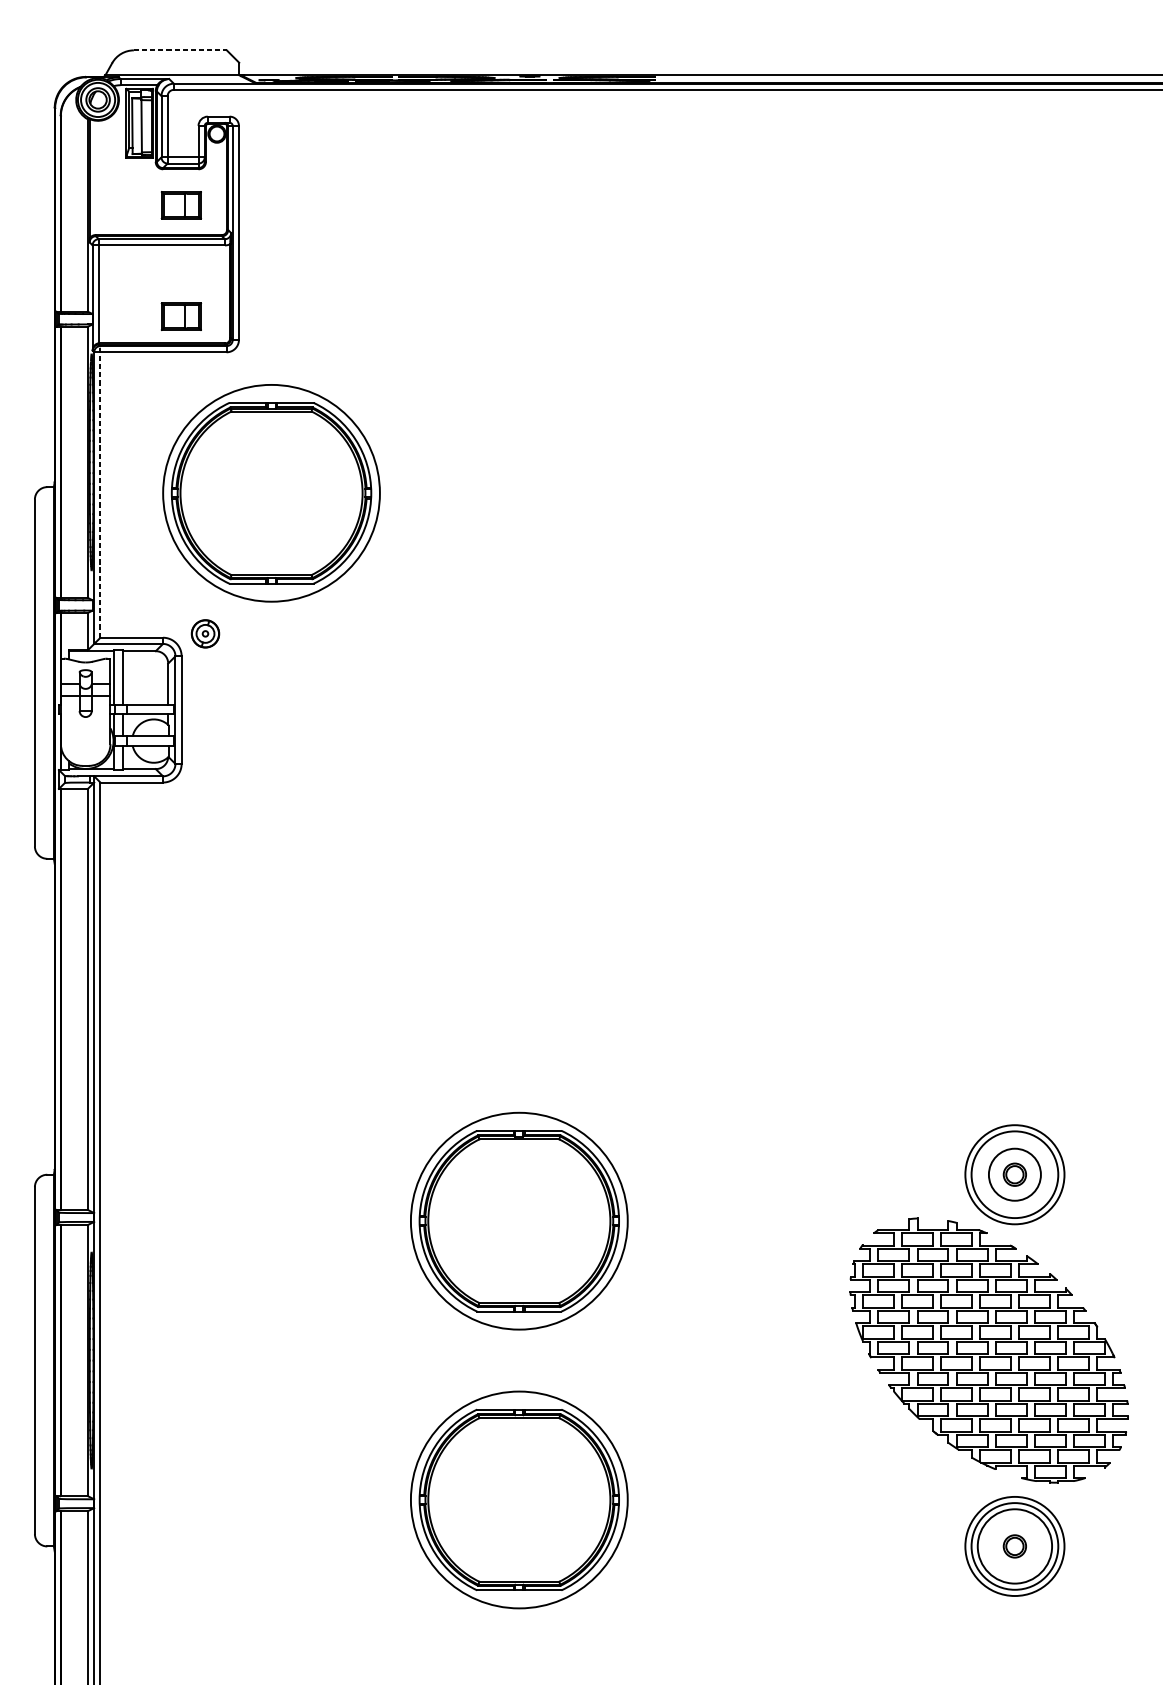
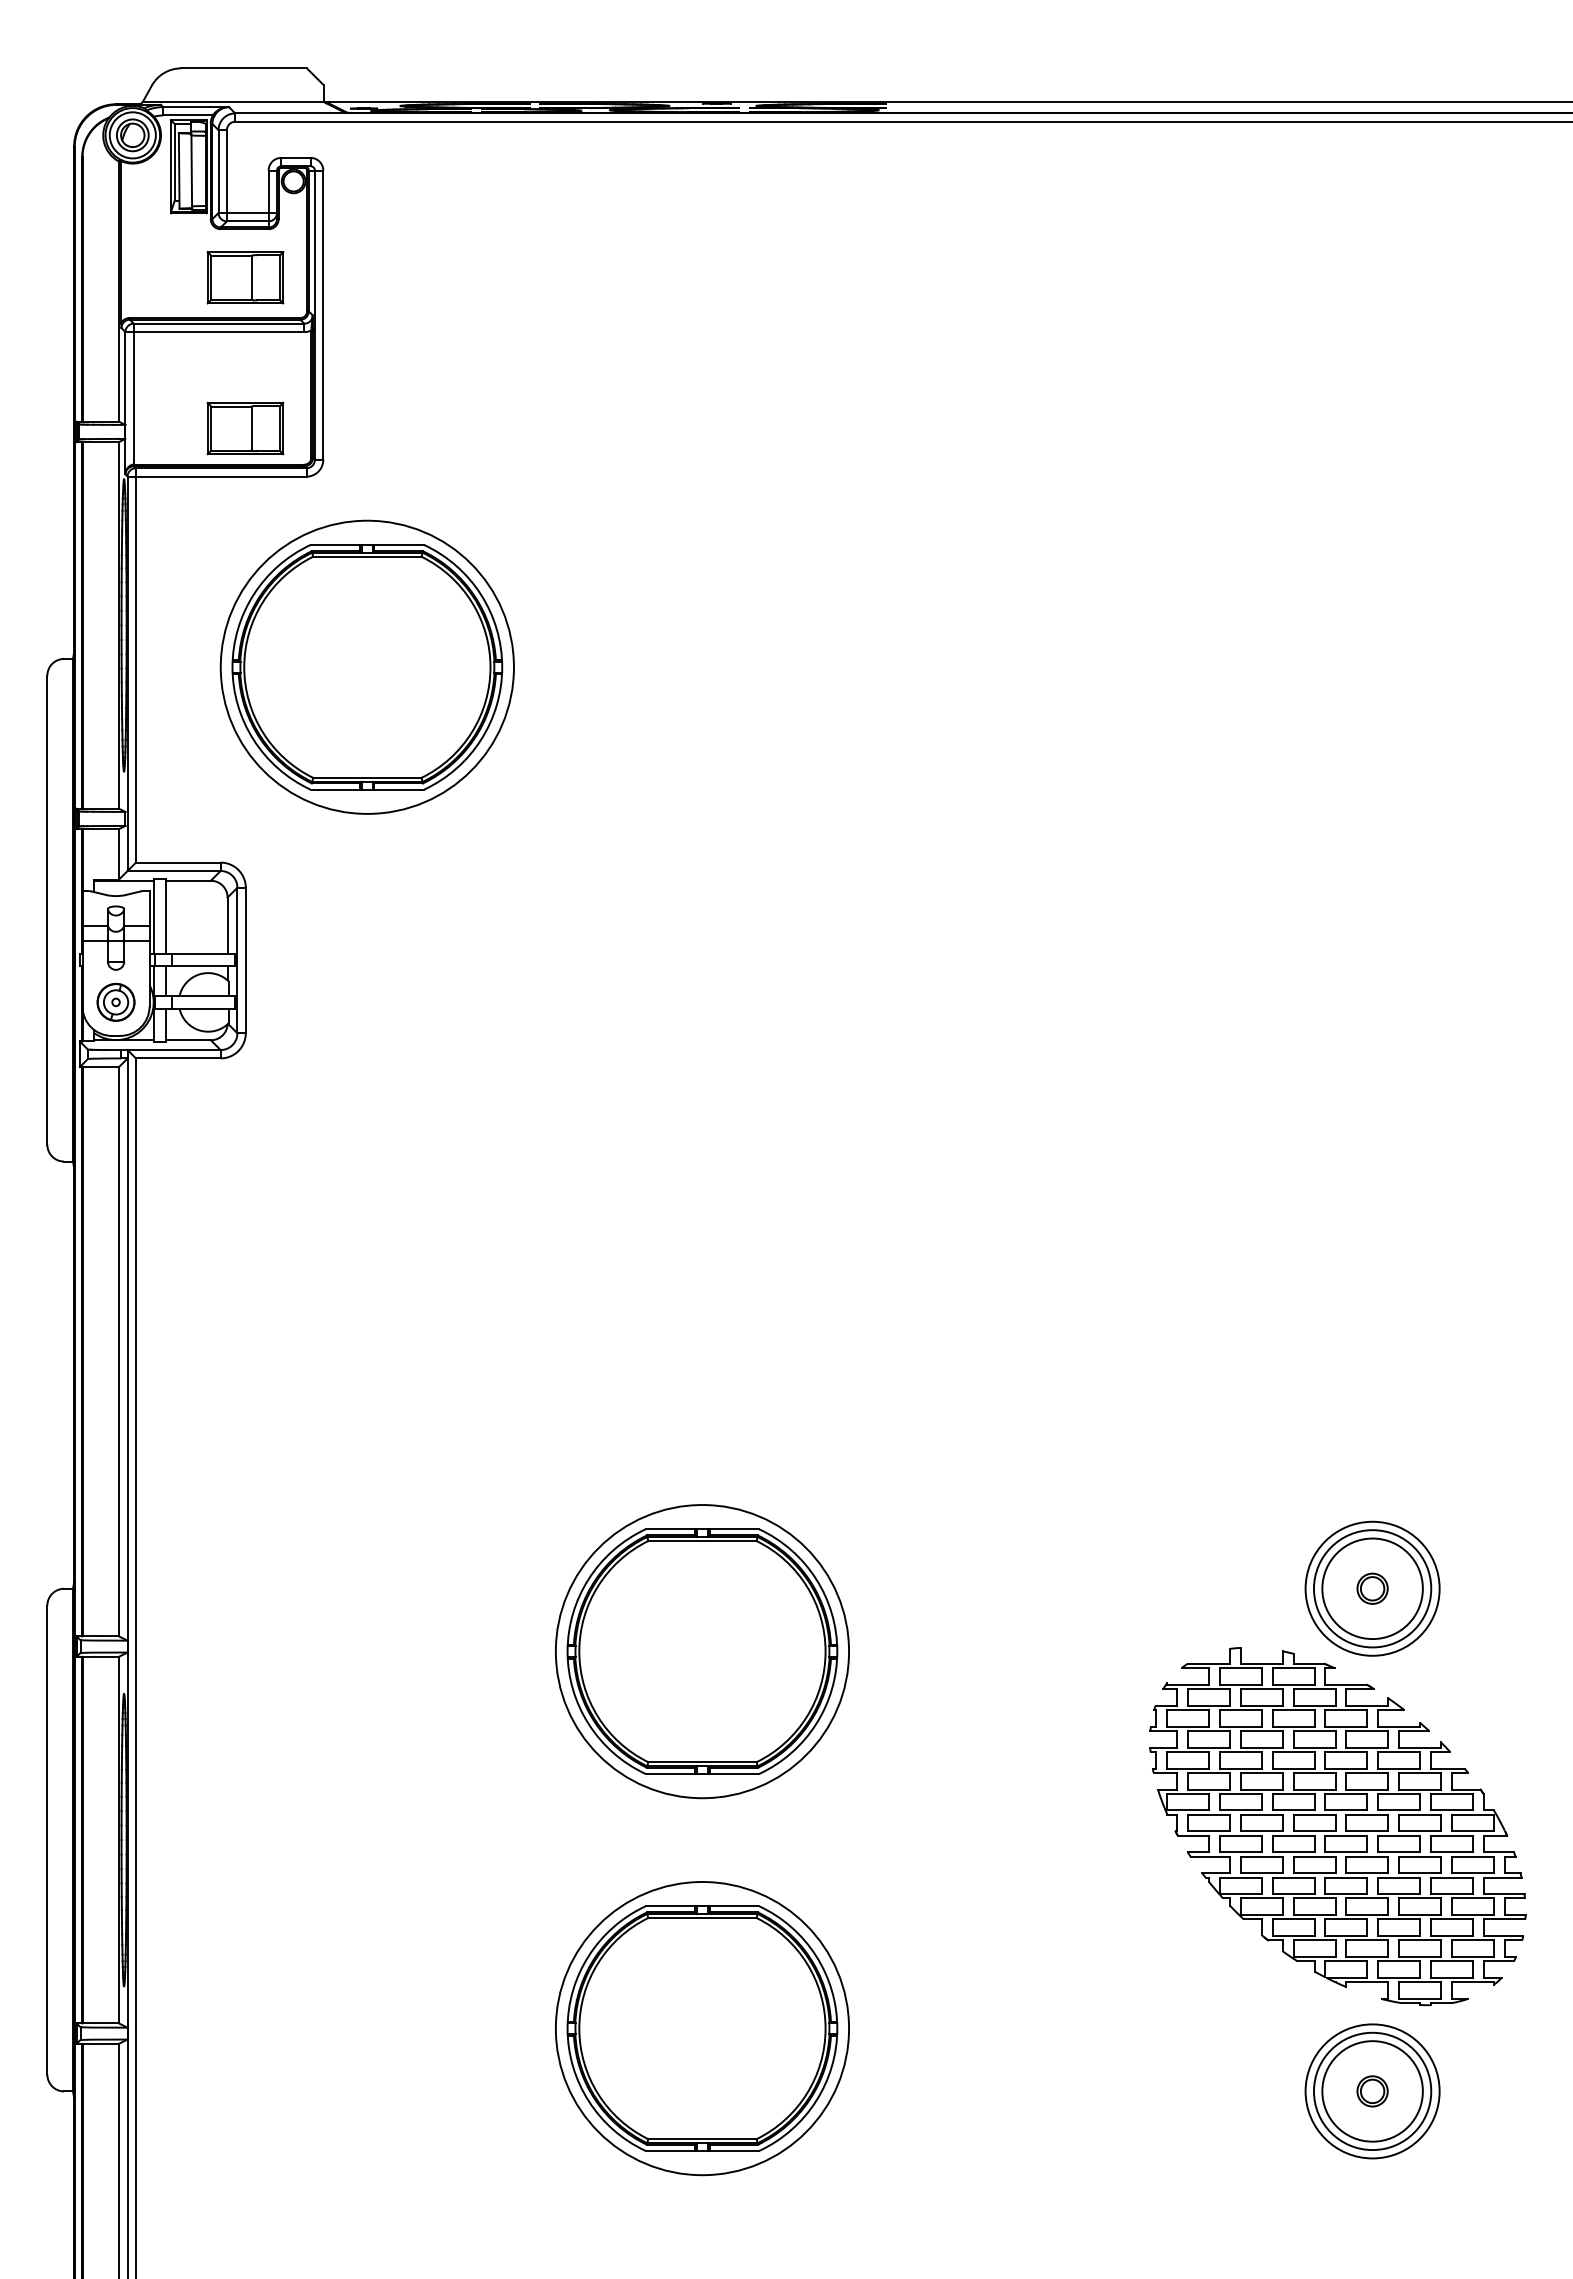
line: (180, 50) -> (244, 68), dashed -> solid
part: (181, 205) -> (245, 277), size x1.43
part: (181, 316) -> (245, 428), size x1.43
line: (100, 491) -> (136, 664), dashed -> solid
part: (205, 633) -> (115, 1002), moved
circle: (1014, 1174) -> (1372, 1588), size x1.43

